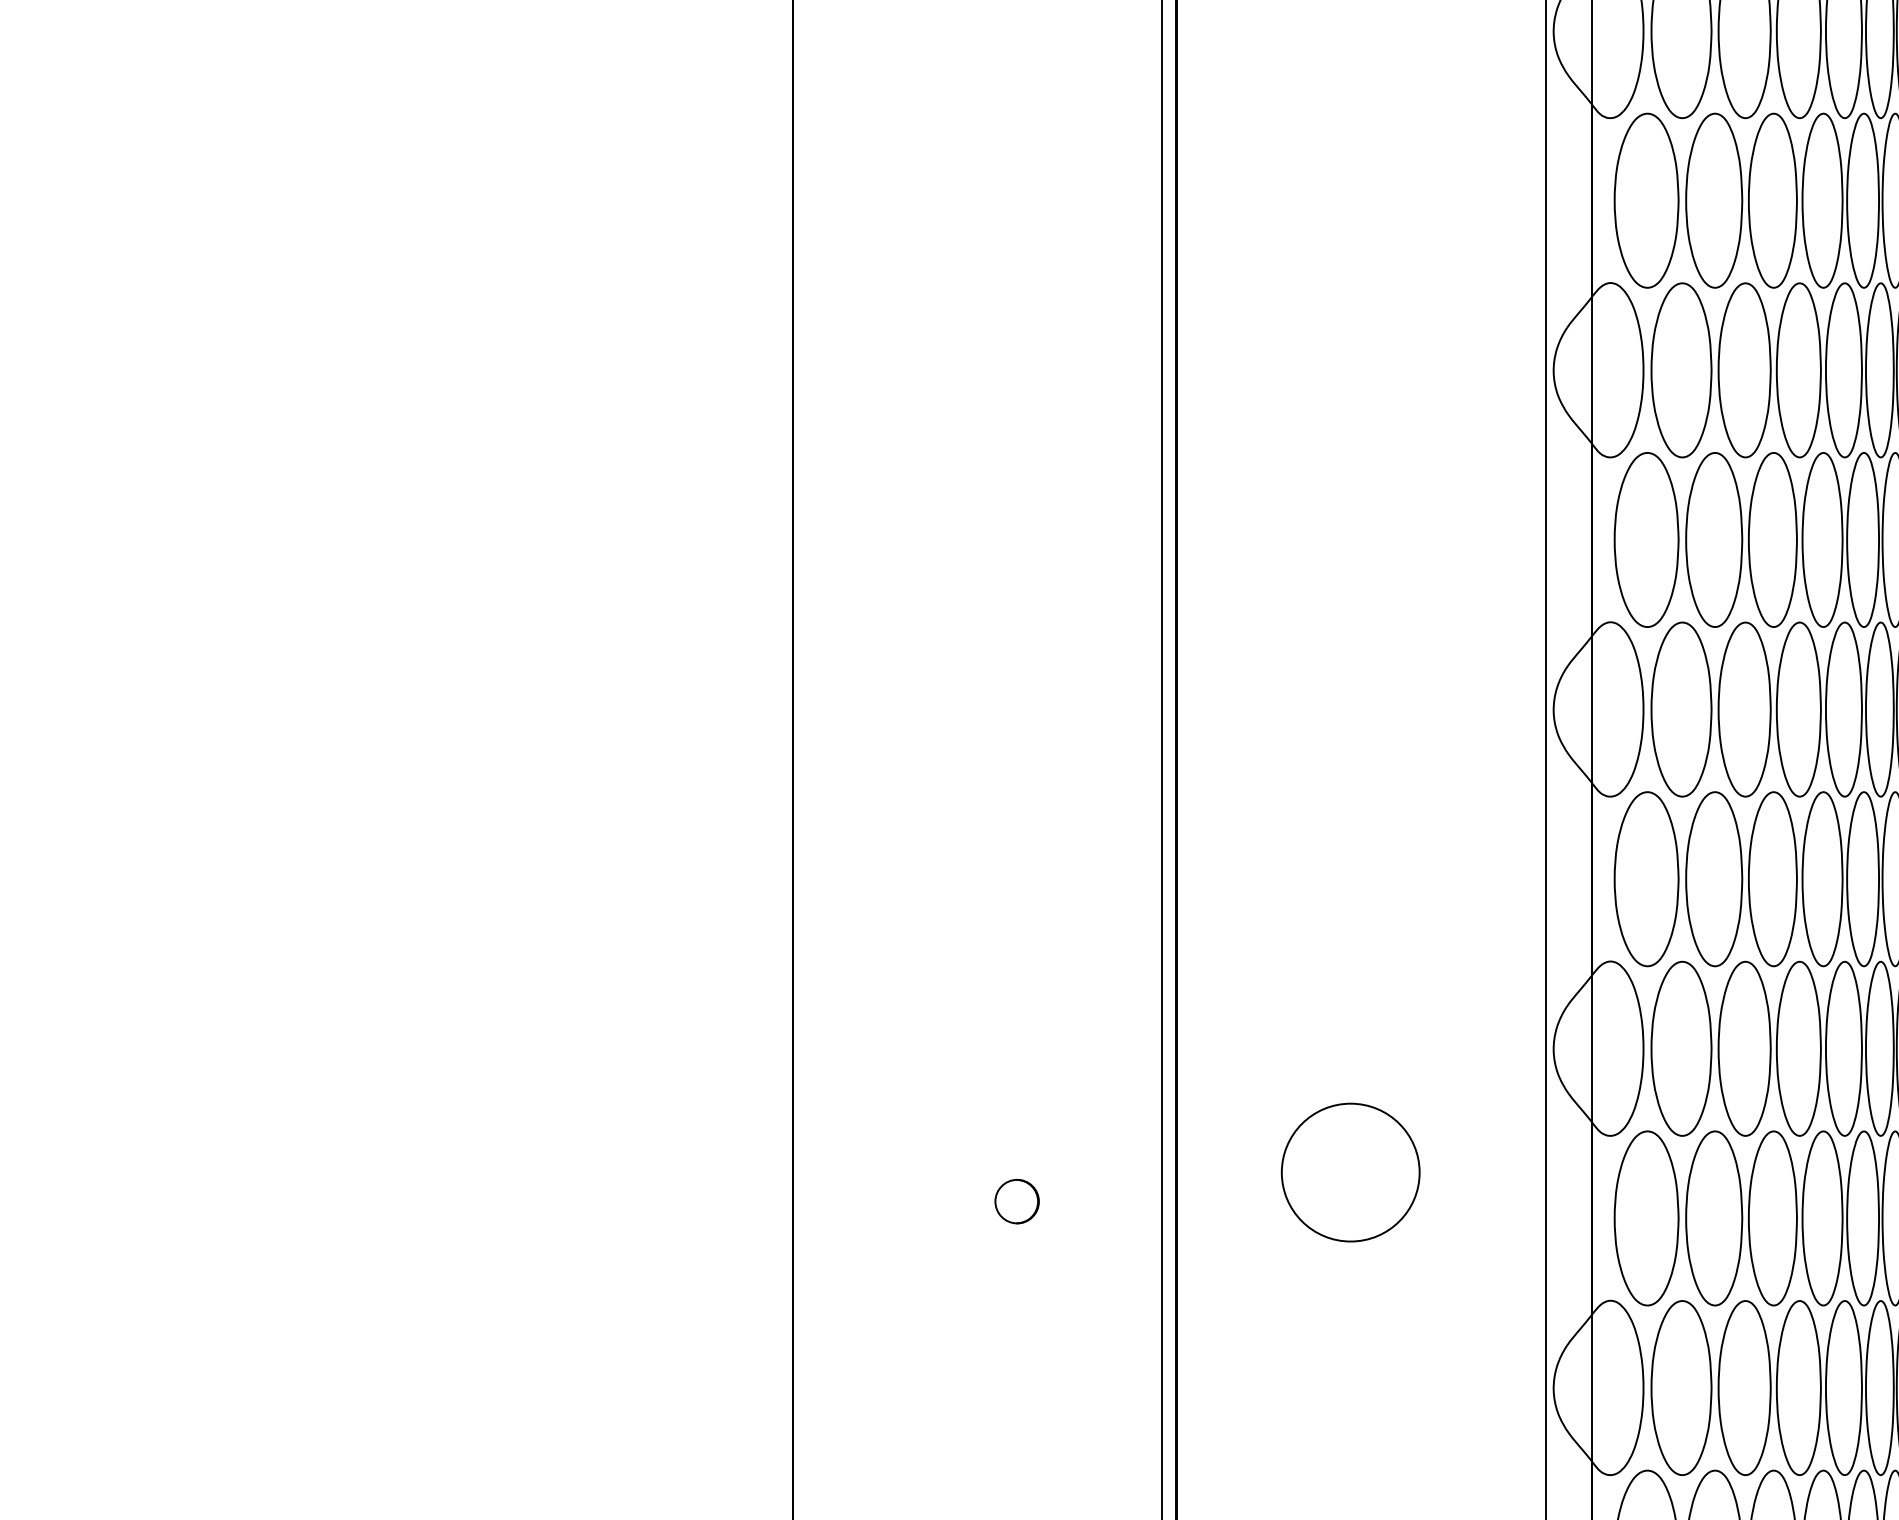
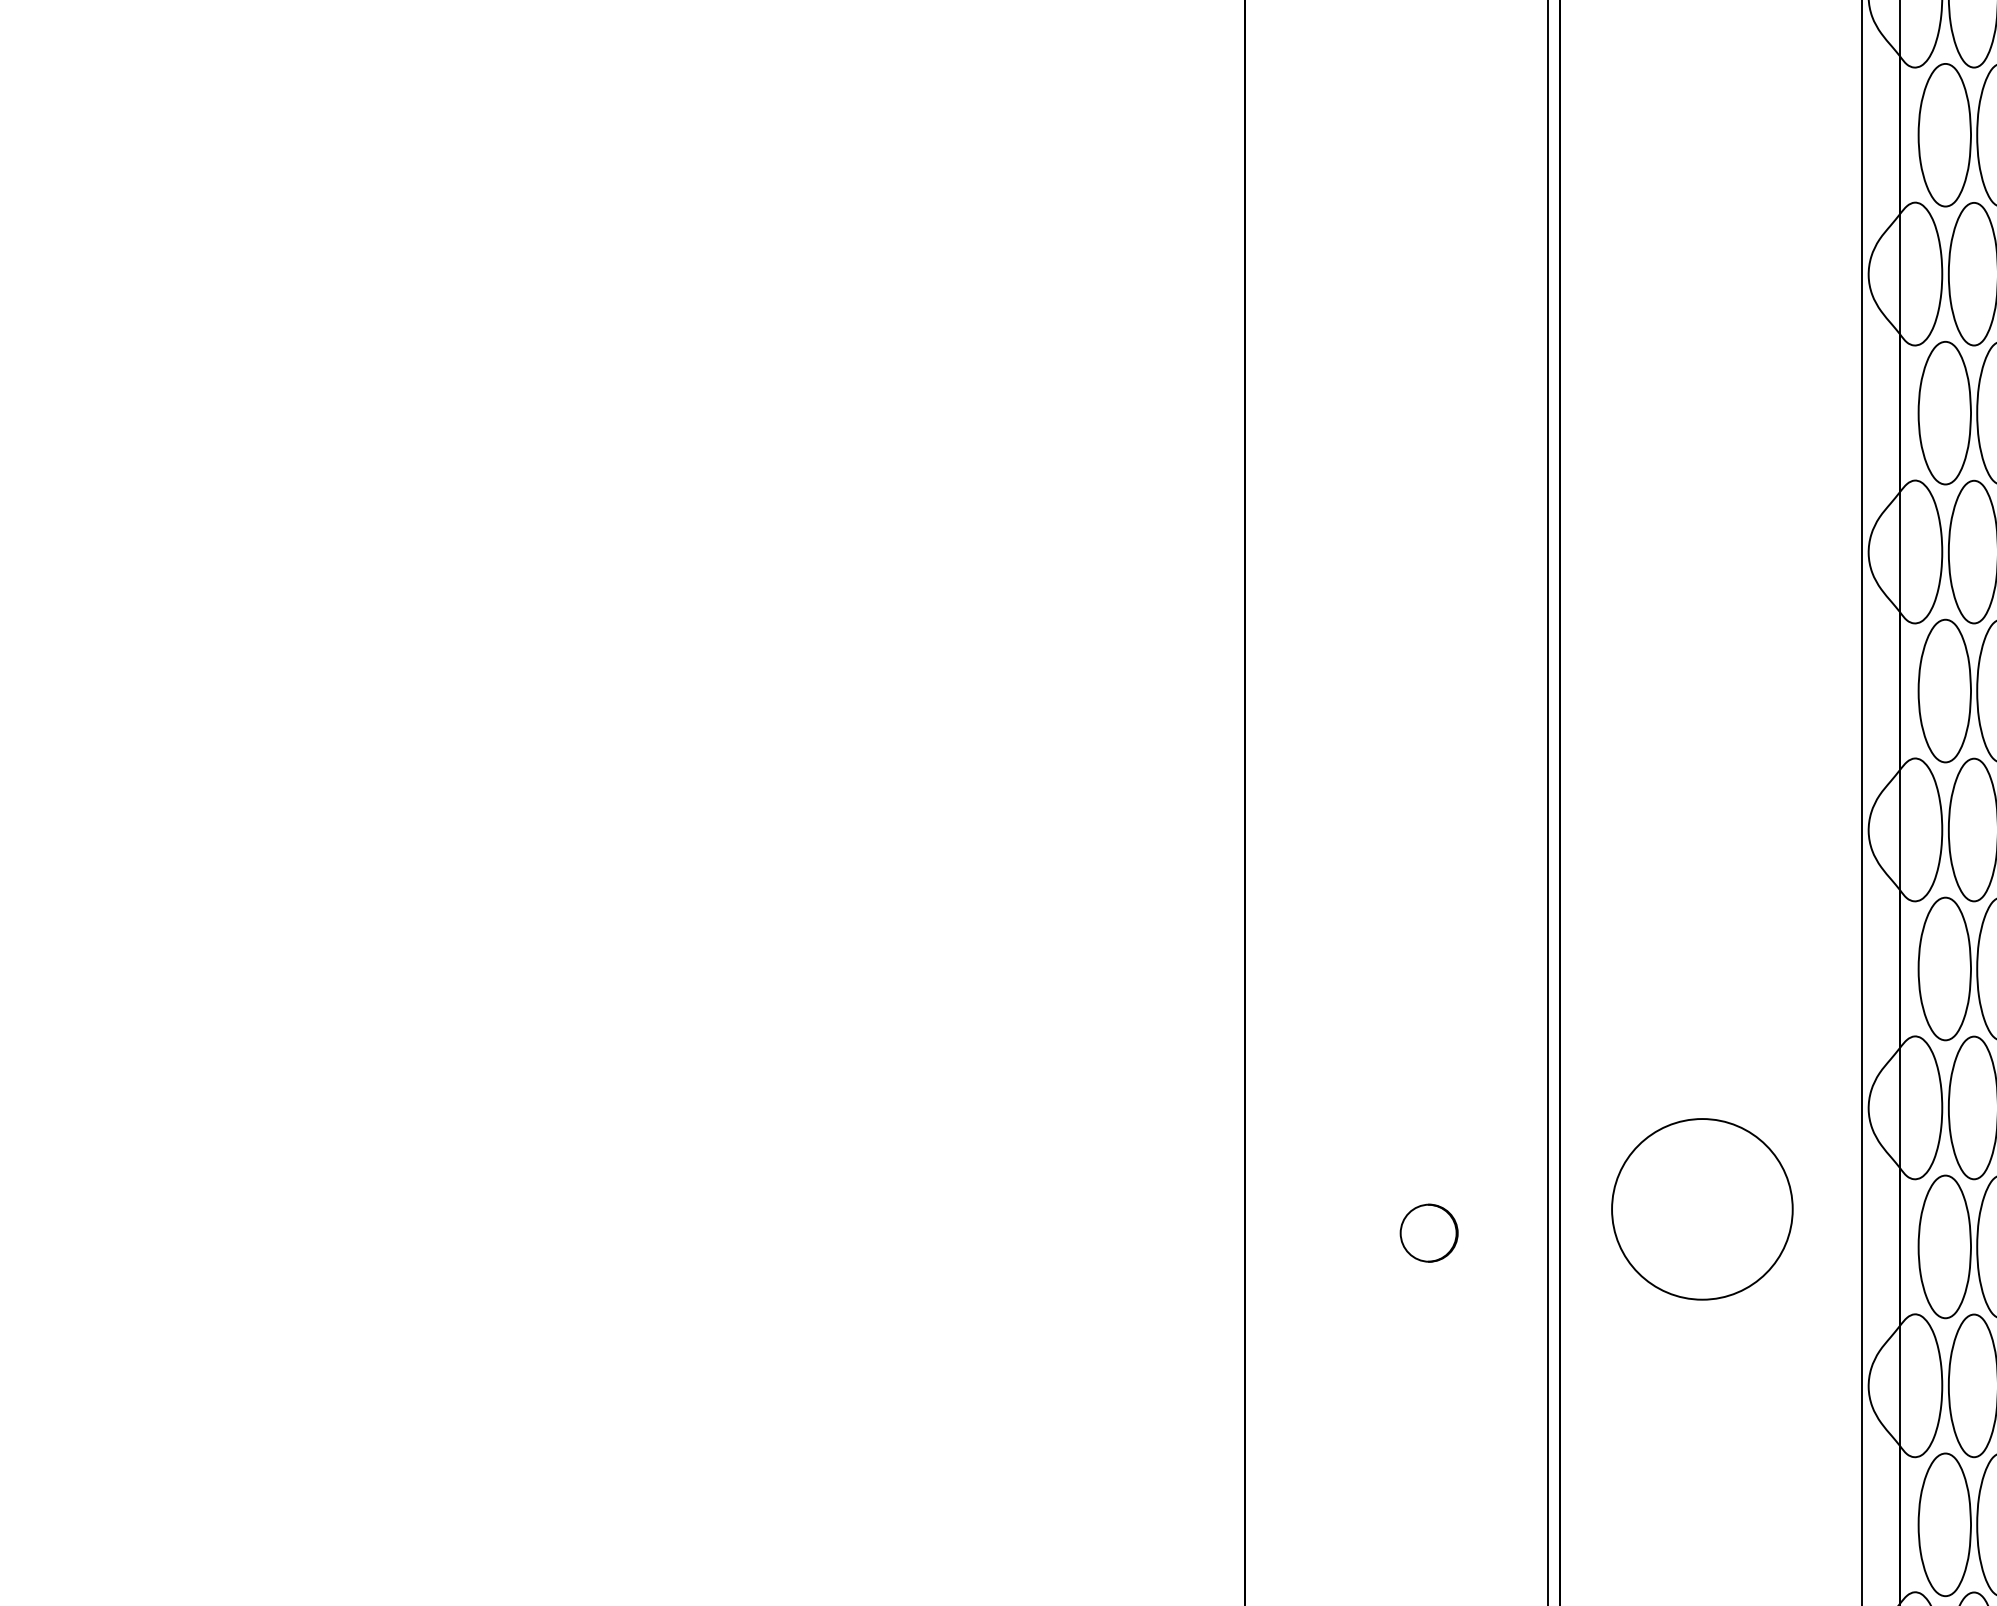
circle: (1349, 1171) -> (1701, 1208), size x1.6
circle: (1016, 1200) -> (1428, 1232), size x1.6

